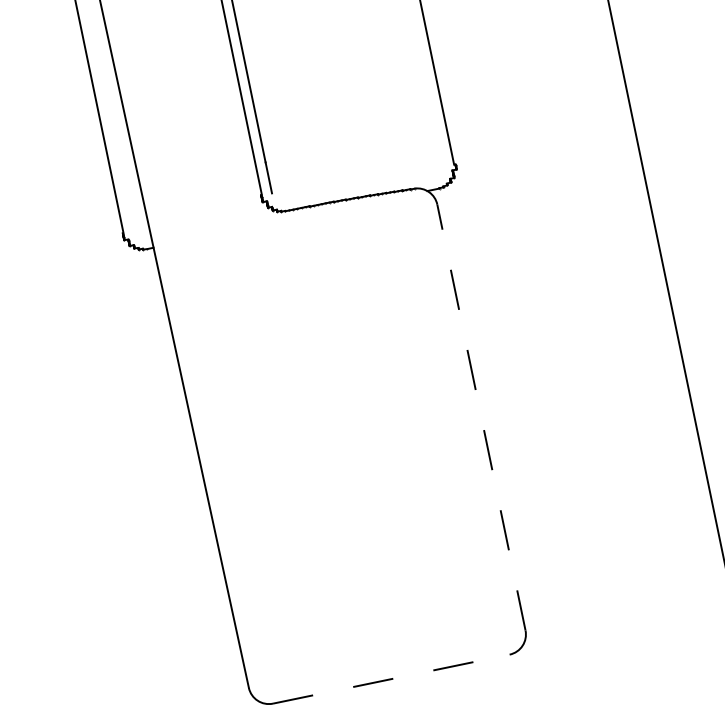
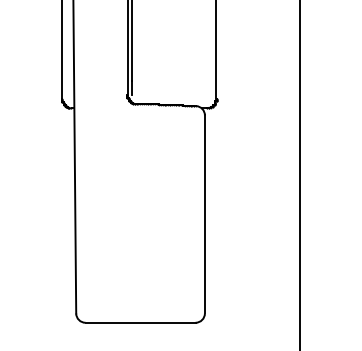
line: (480, 415) -> (204, 213), dashed -> solid
line: (393, 678) -> (141, 322), dashed -> solid

